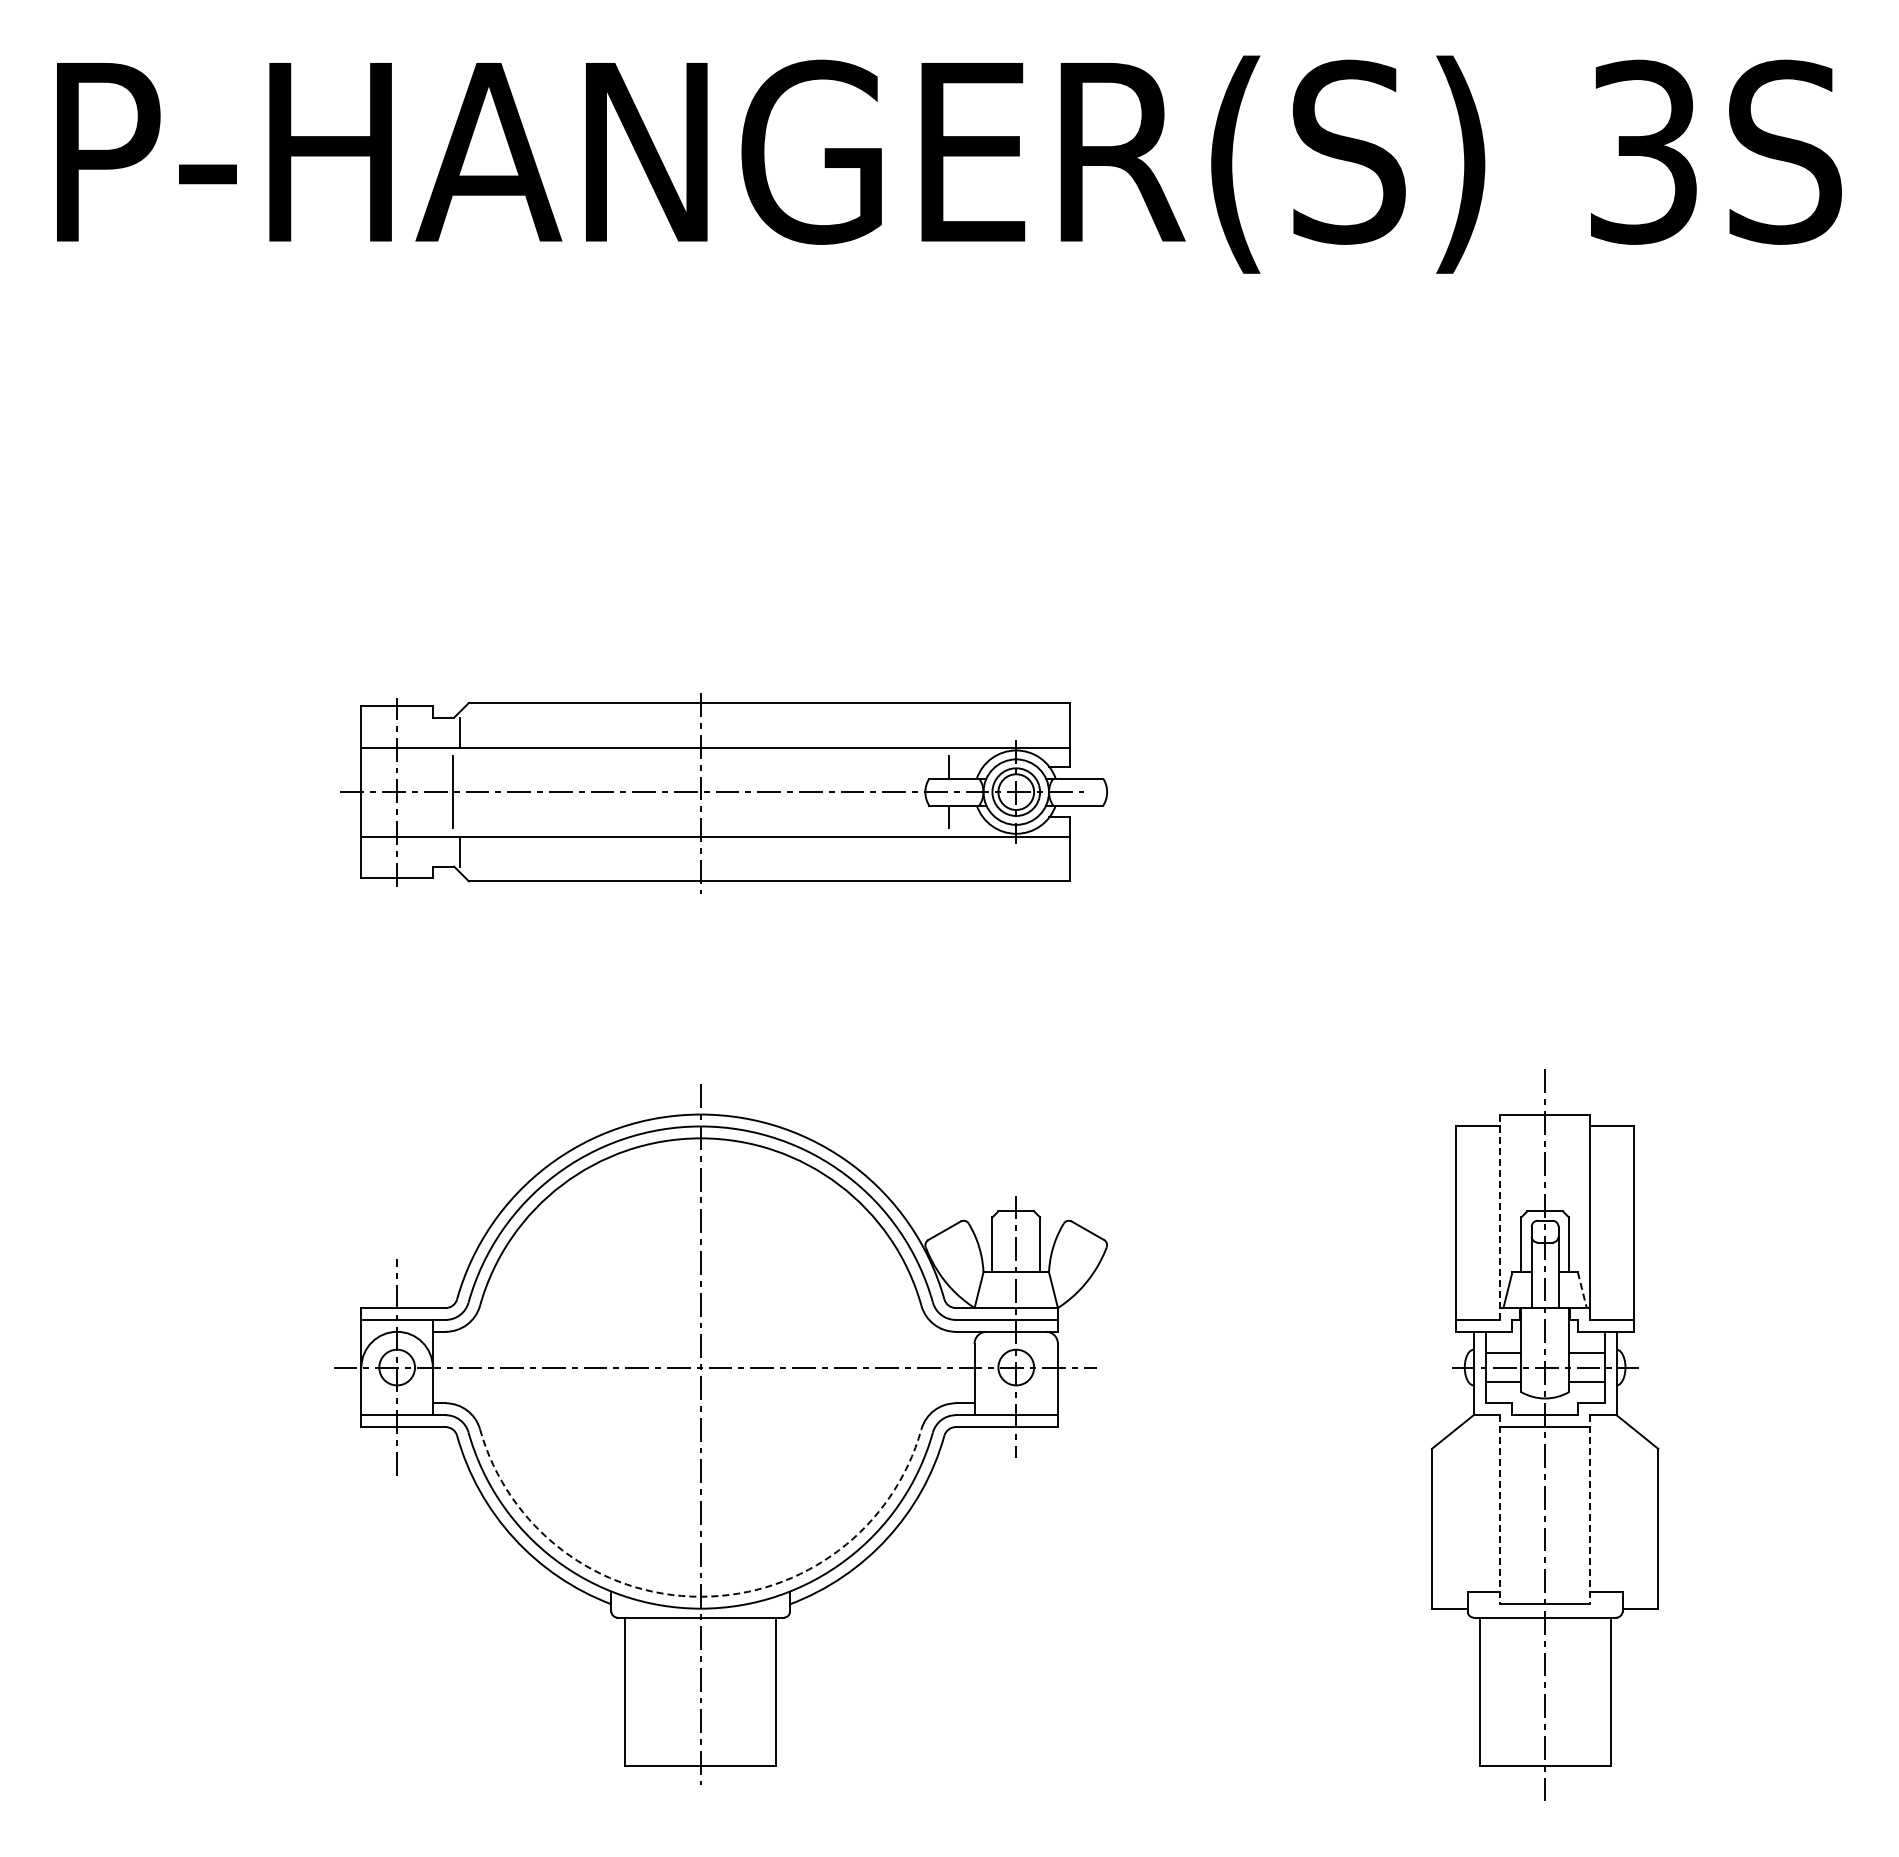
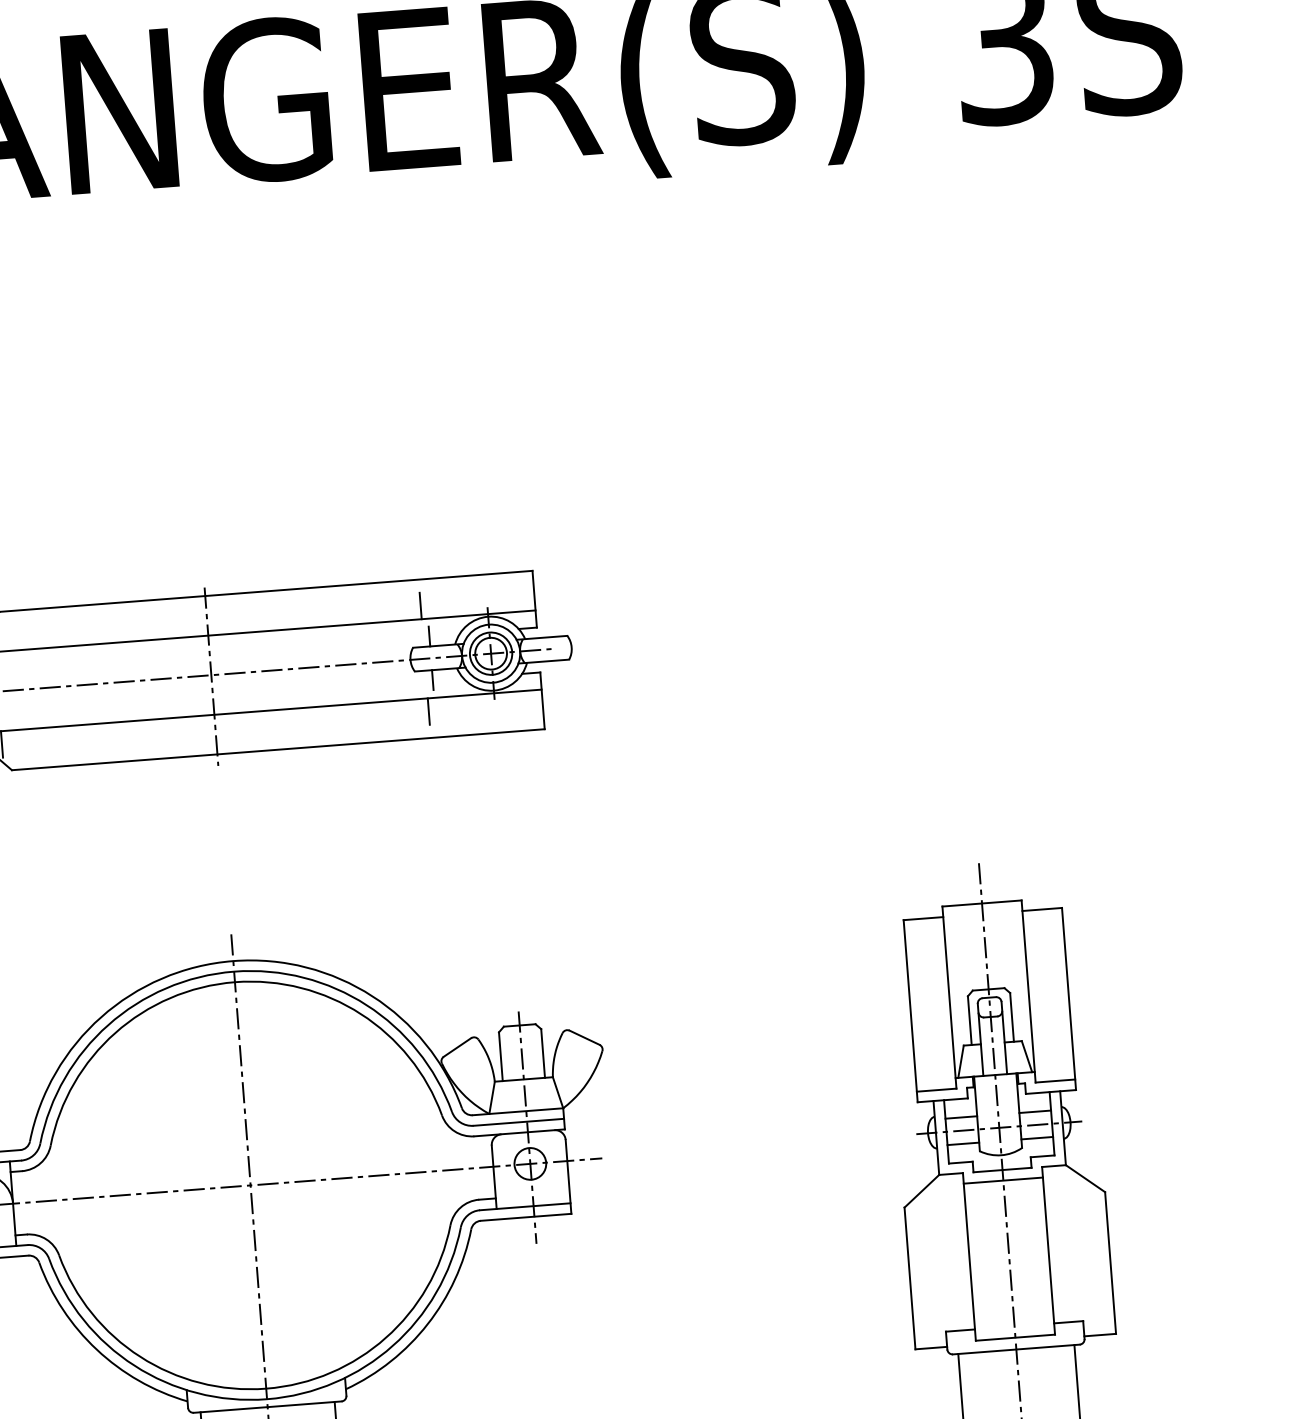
line: (941, 732) -> (420, 605), added
line: (941, 851) -> (428, 711), added
line: (1500, 1217) -> (949, 997), dashed -> solid
line: (1582, 1290) -> (1027, 1056), dashed -> solid
line: (1500, 1509) -> (969, 1256), dashed -> solid
line: (1589, 1509) -> (1048, 1250), dashed -> solid
arc: (700, 1596) -> (266, 1388), dashed -> solid

